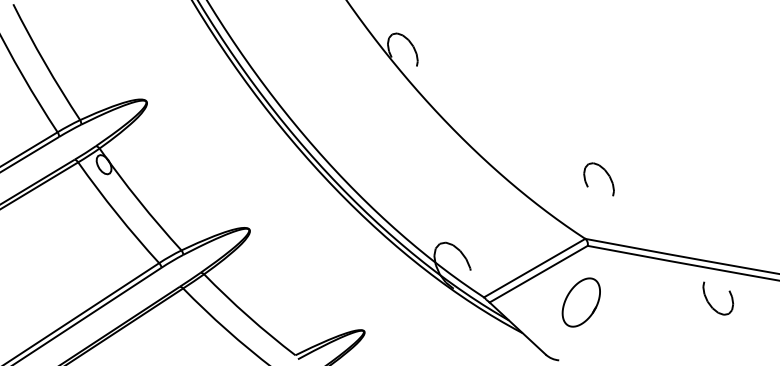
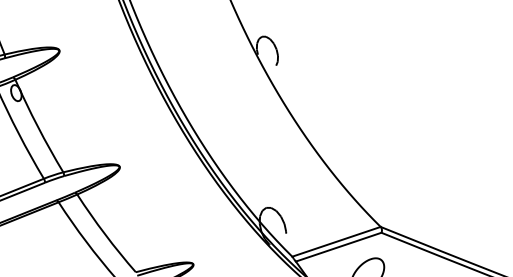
part: (607, 175) -> (408, 180), removed

